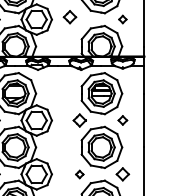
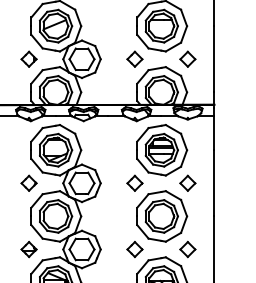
part: (69, 16) -> (134, 58), moved
part: (122, 18) -> (187, 58), size x1.67
part: (122, 119) -> (187, 182), size x1.43
part: (79, 174) -> (134, 249), size x1.67

